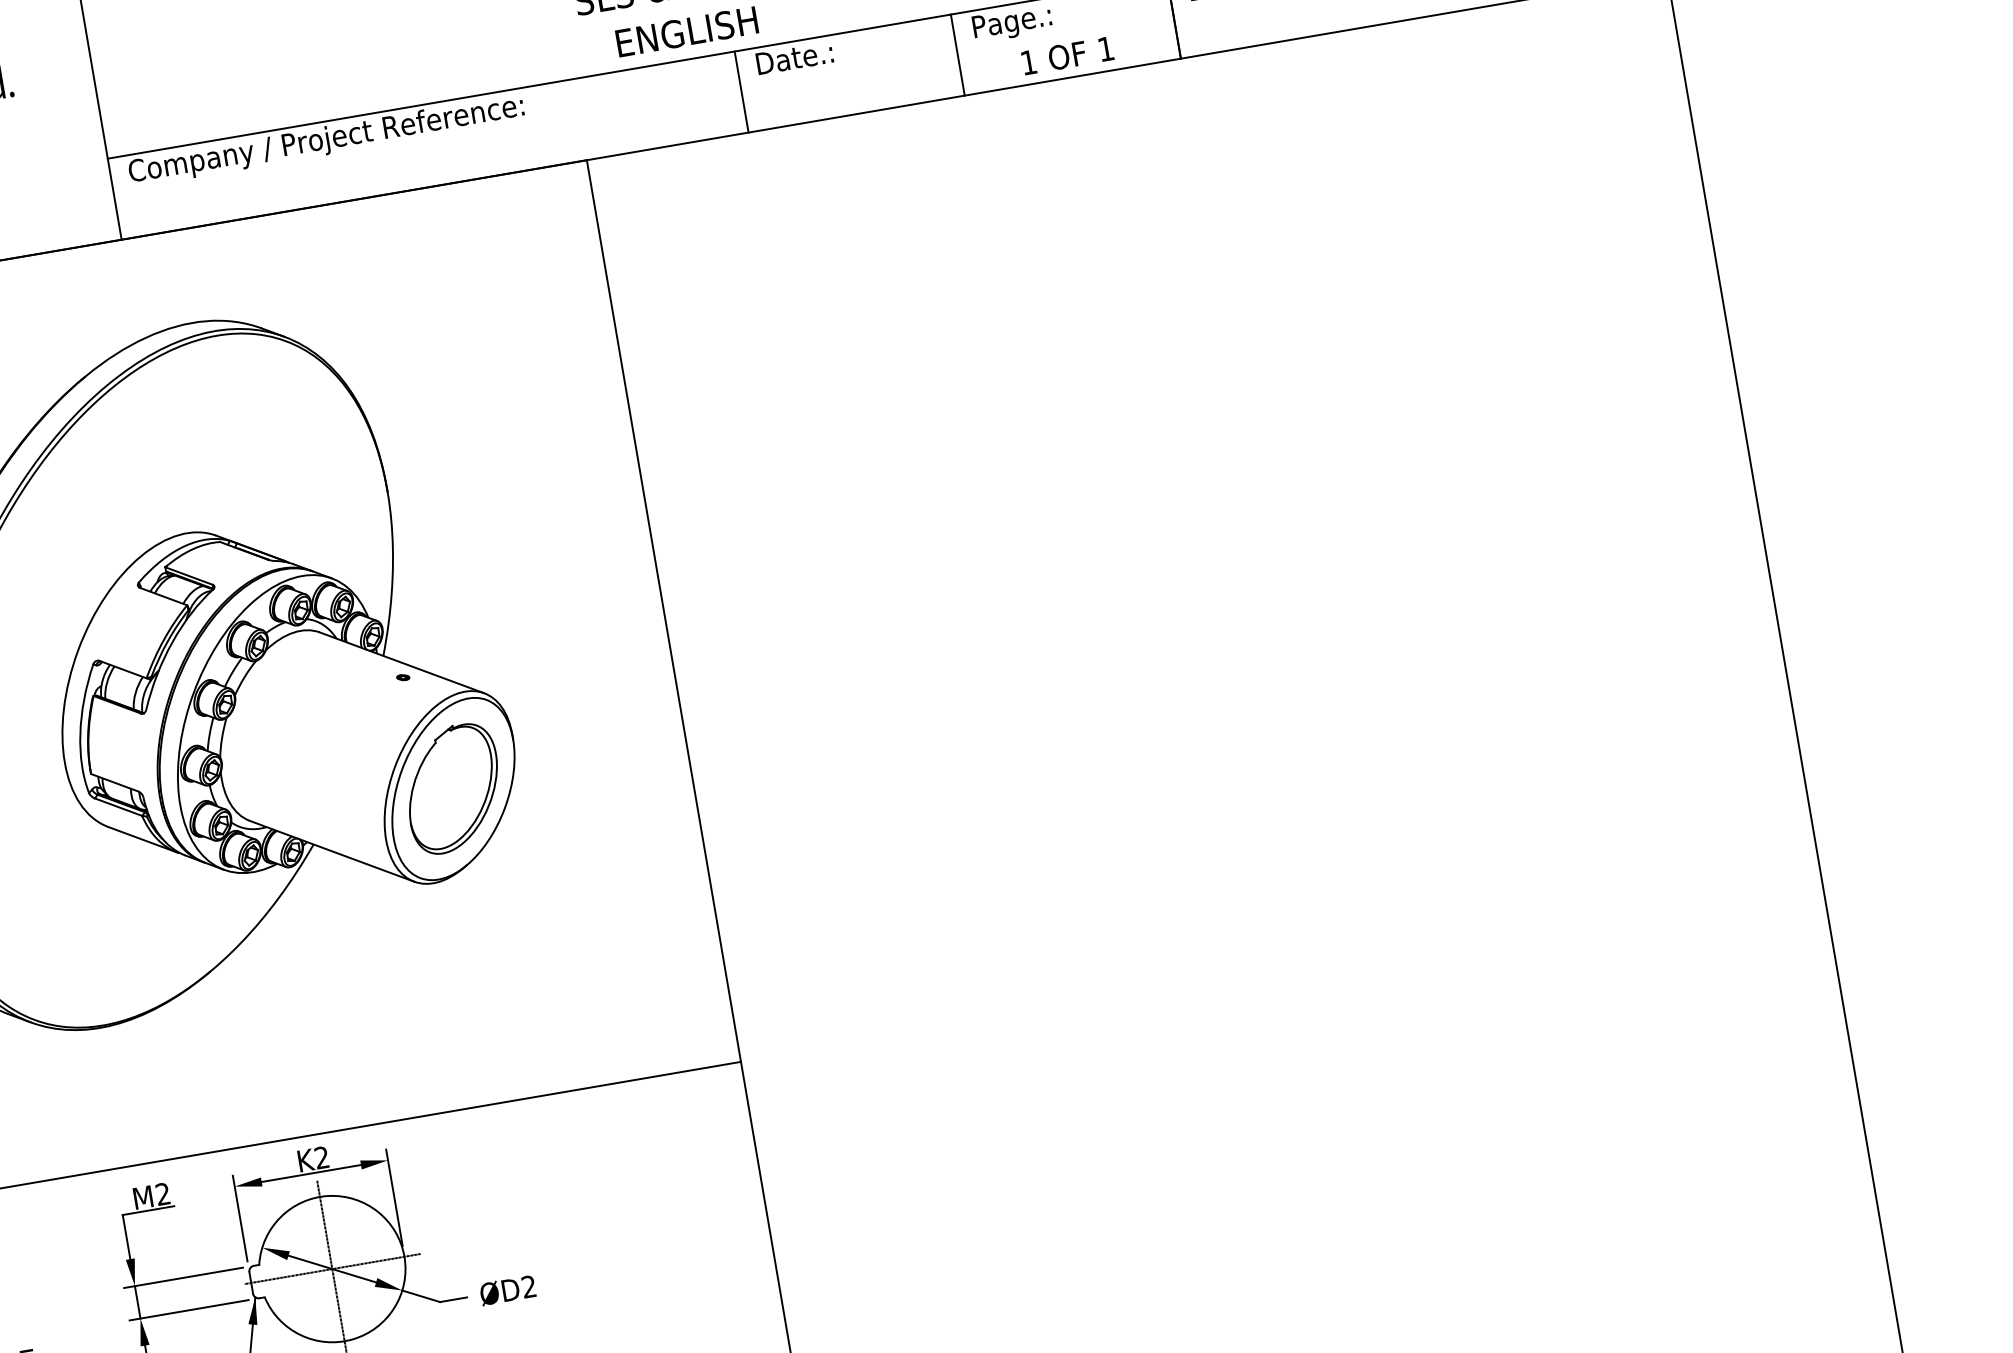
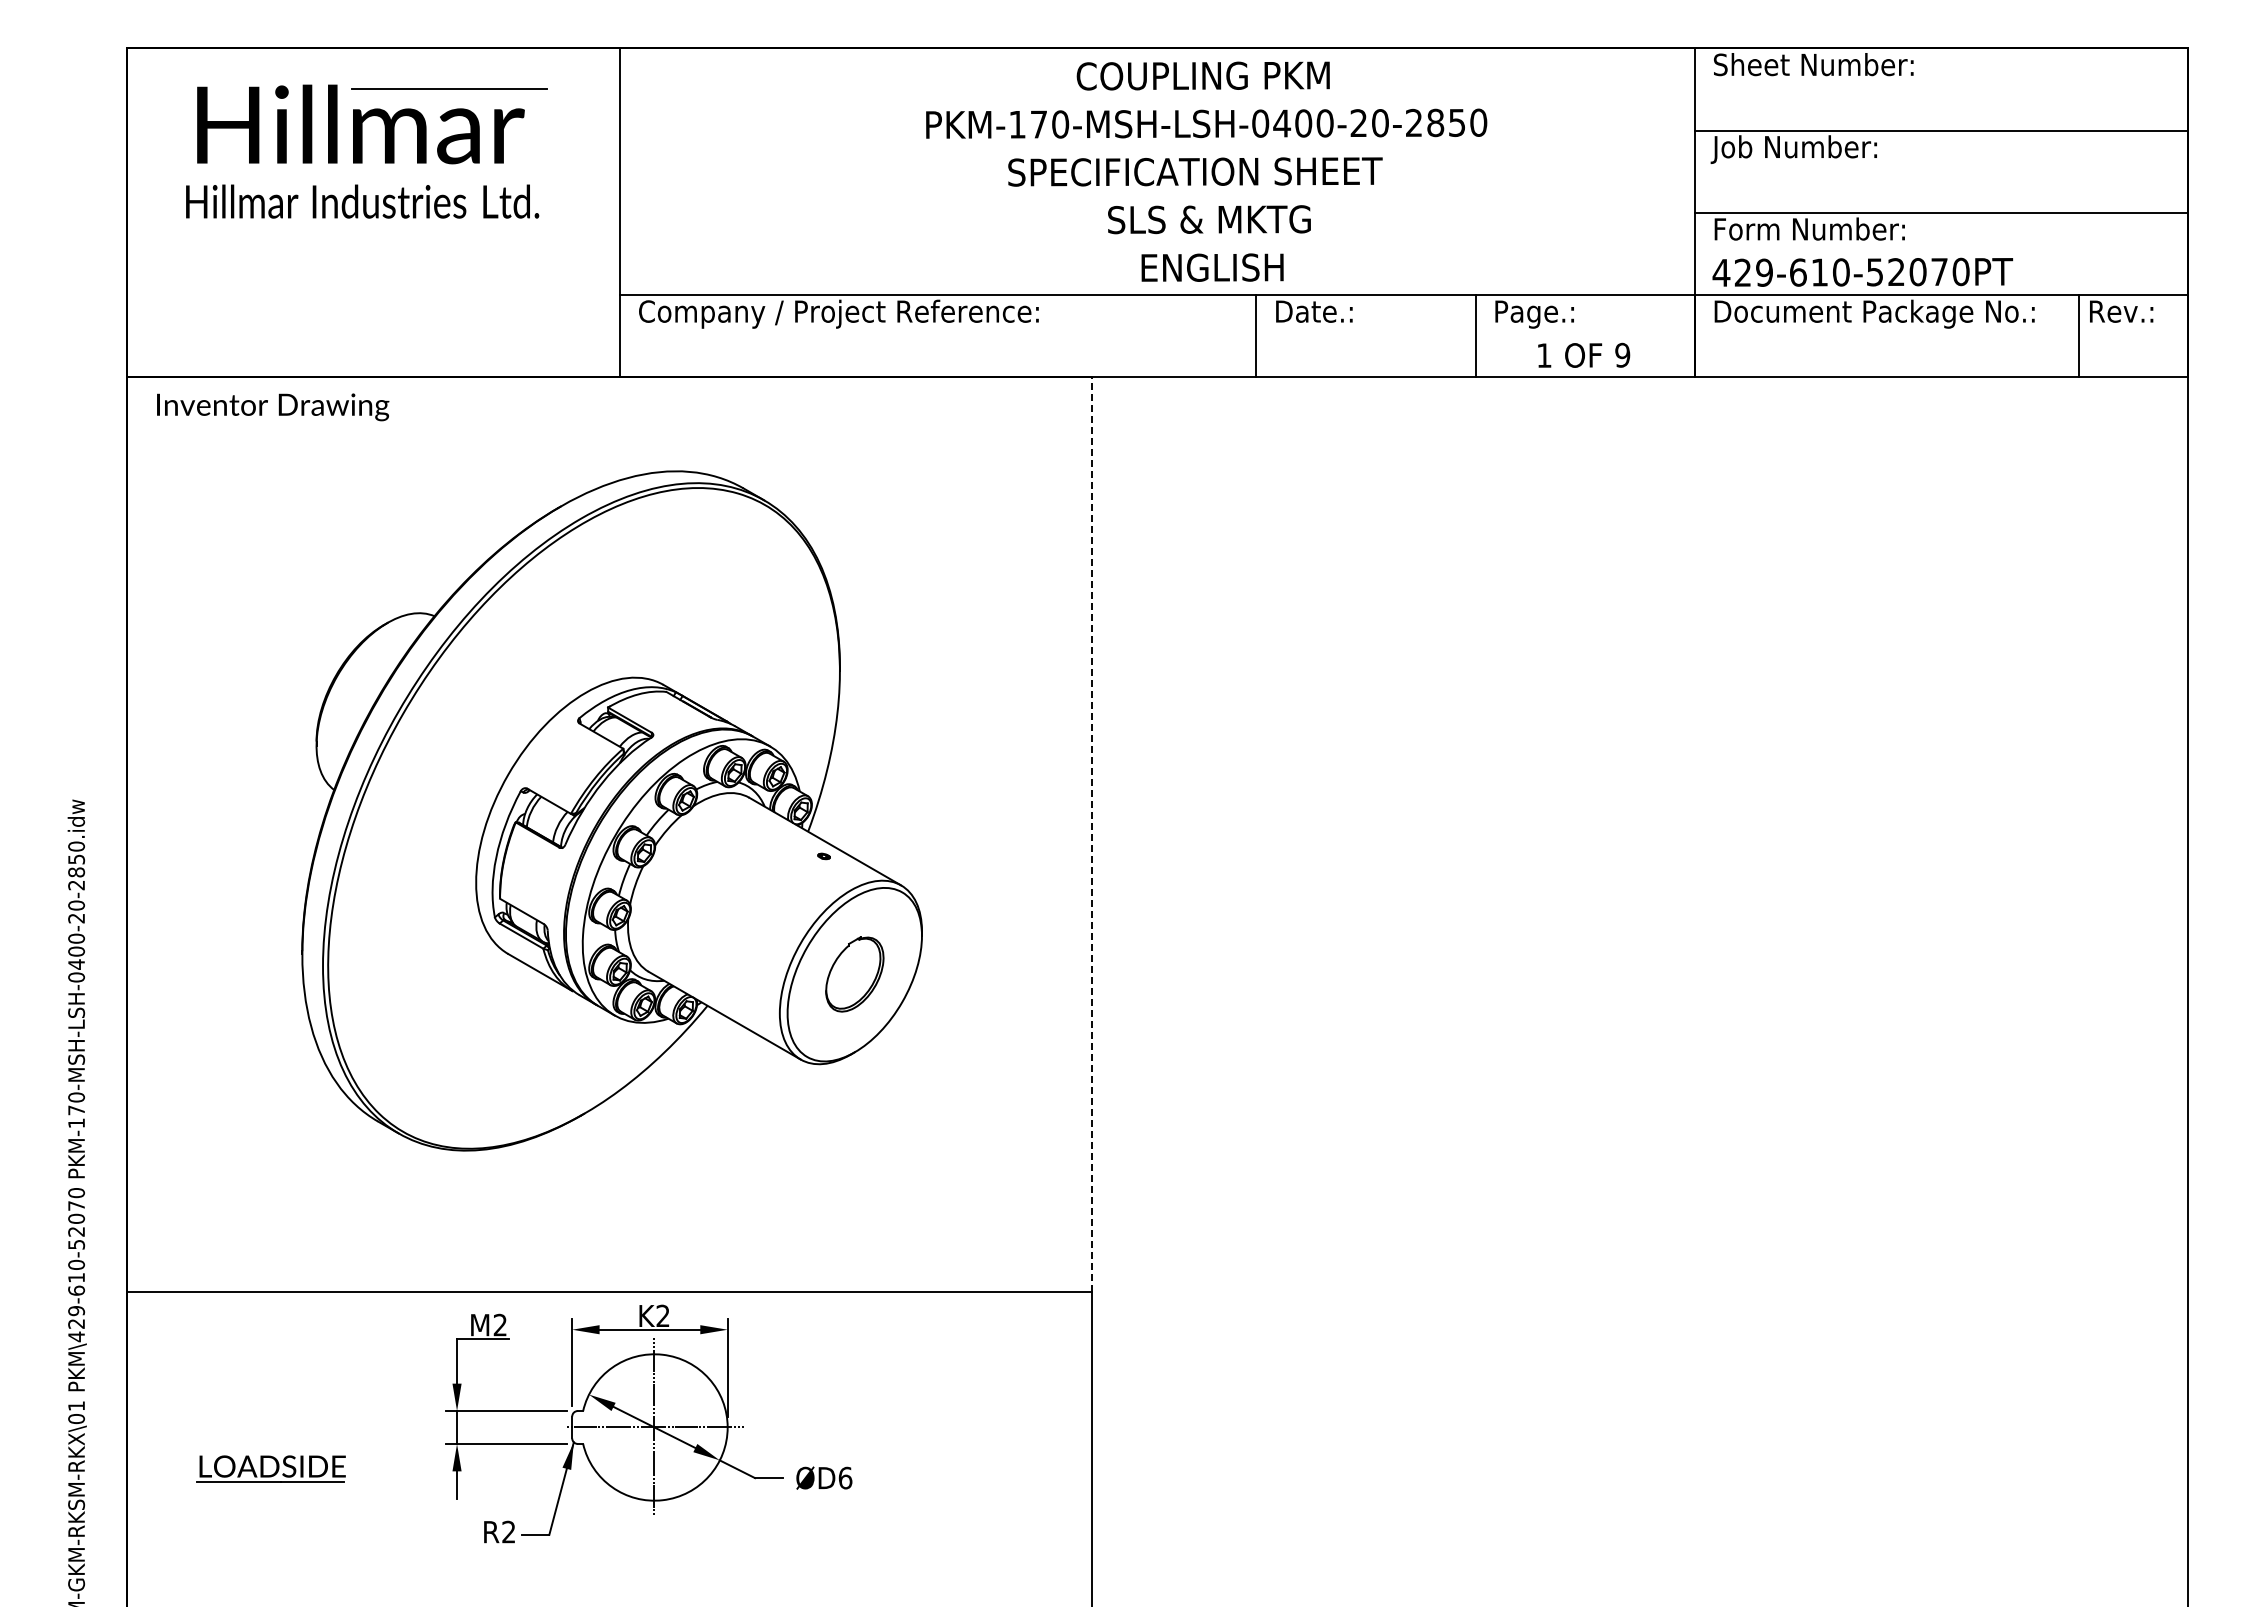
text: (1105, 48) -> (1622, 354), 1 -> 9
line: (664, 610) -> (1092, 834), solid -> dashed
part: (453, 788) -> (854, 974), size x0.6
text: (529, 1286) -> (845, 1477), ØD2 -> ØD6

